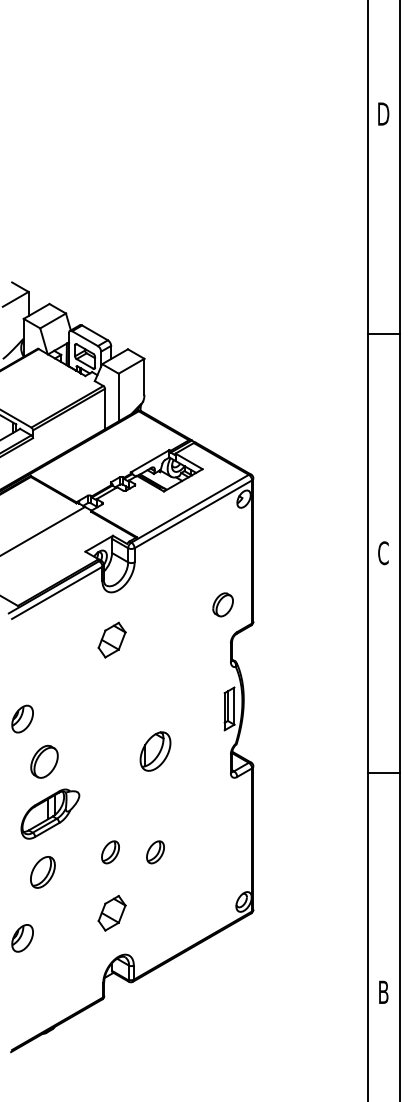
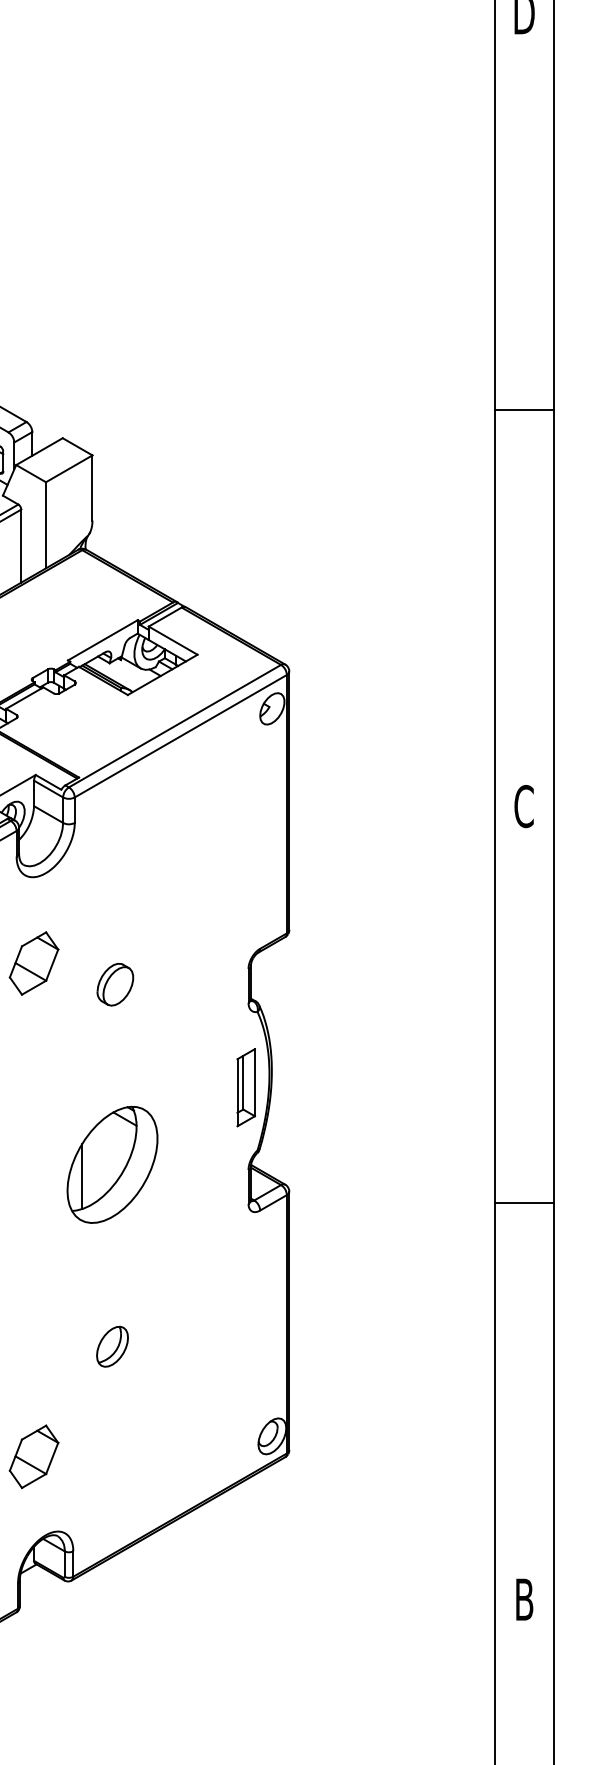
part: (222, 604) -> (114, 984), moved
part: (155, 751) -> (112, 1164), size x1.67
part: (110, 852) -> (31, 1347), removed

